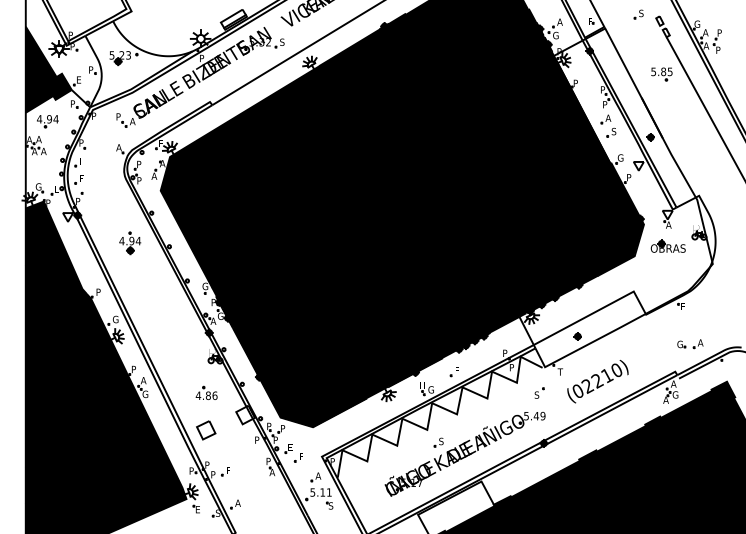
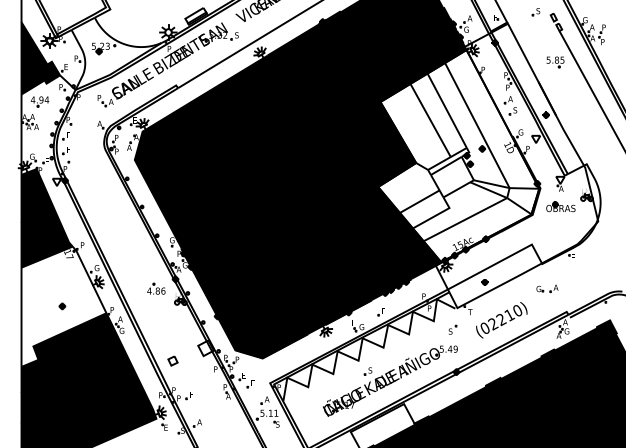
fill: (546, 186) -> (458, 156), removed
part: (130, 242) -> (109, 203), removed
part: (690, 343) -> (547, 288), moved
fill: (75, 365) -> (63, 306), removed
part: (206, 392) -> (156, 288), moved
part: (205, 429) -> (172, 360), size x0.6

